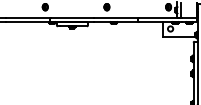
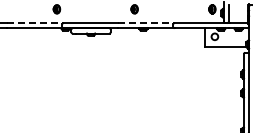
line: (28, 18) -> (35, 23), solid -> dashed
line: (116, 18) -> (146, 23), solid -> dashed

